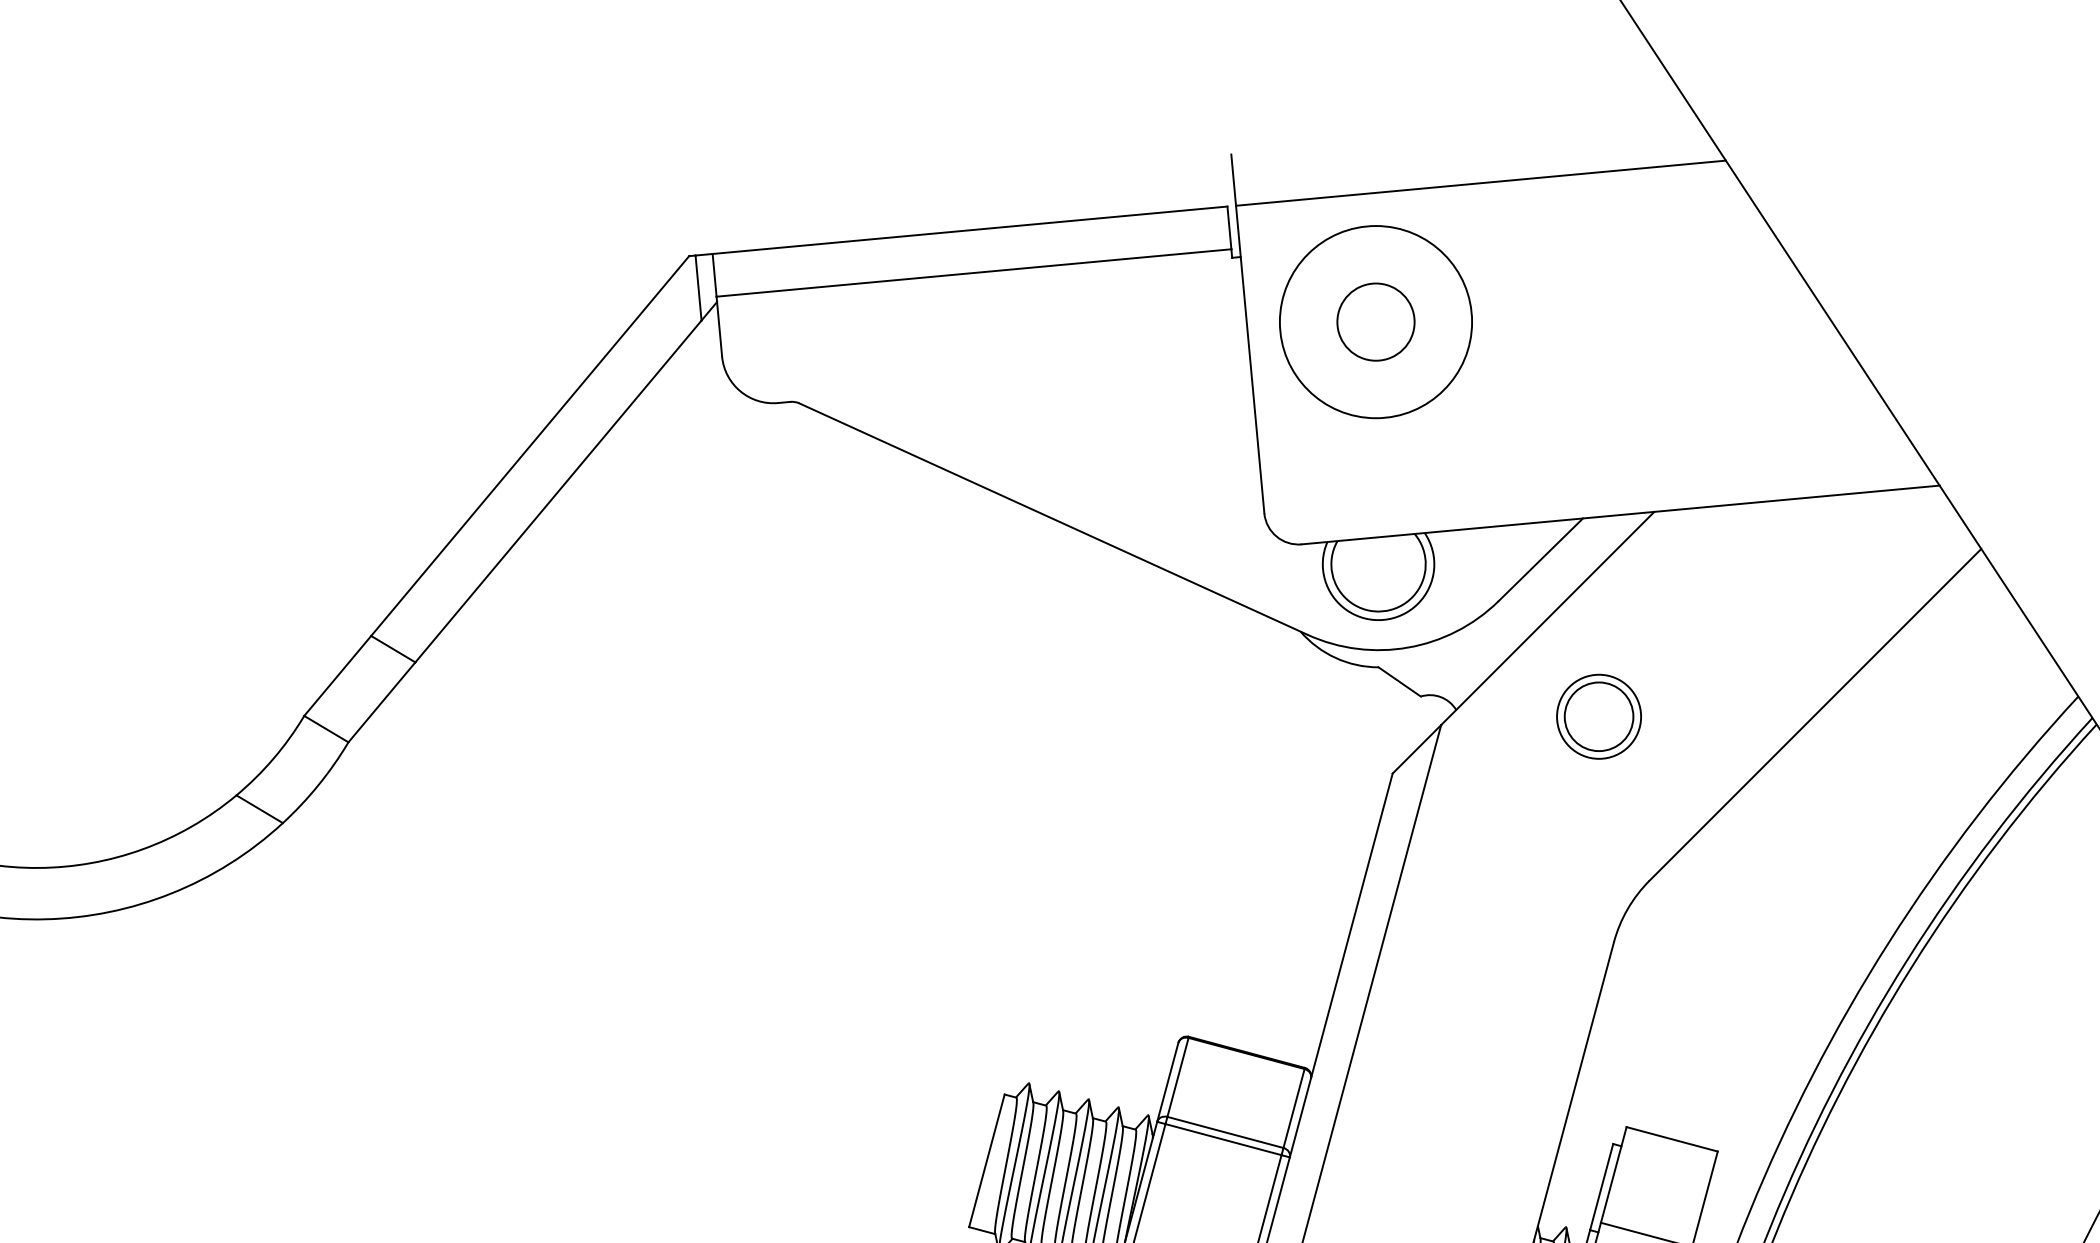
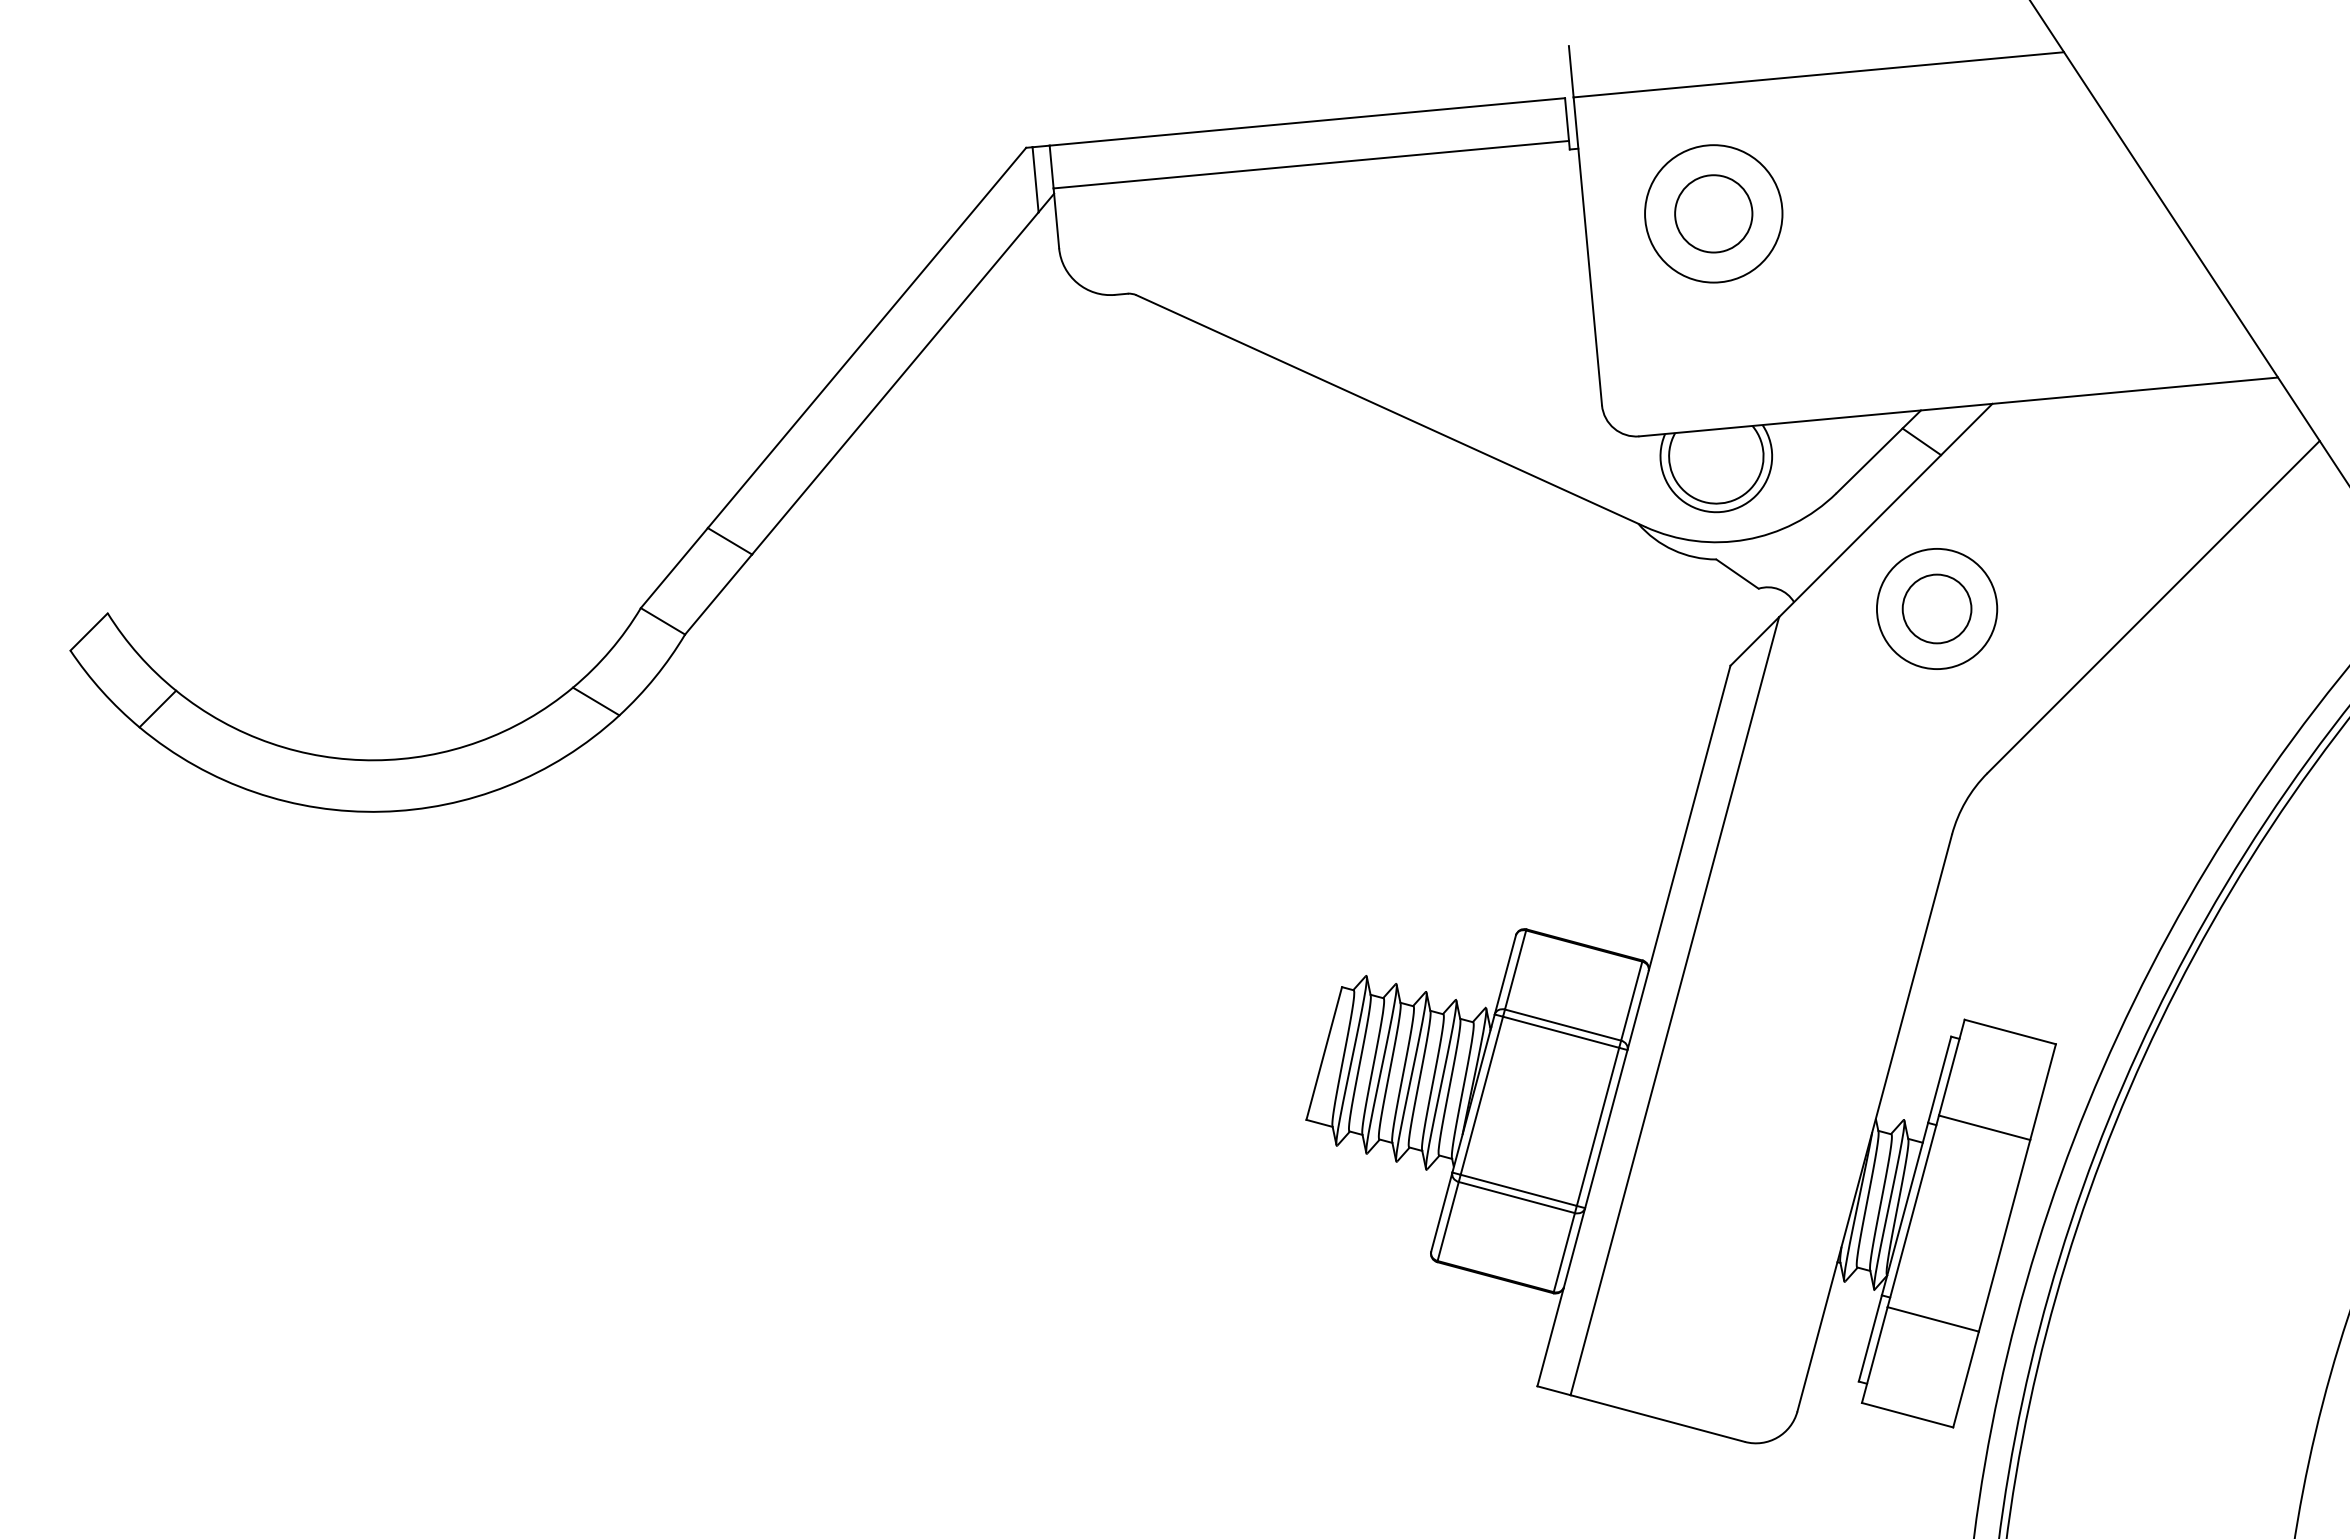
circle: (1375, 321) -> (1713, 213), size x0.71
line: (1583, 549) -> (1921, 441), added
circle: (1598, 716) -> (1936, 608), size x1.43

